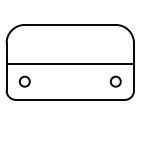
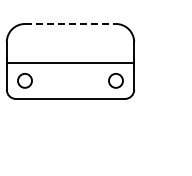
line: (70, 24) -> (70, 23), solid -> dashed
circle: (24, 81) -> (24, 80), size x1.4
circle: (115, 81) -> (115, 80), size x1.4

